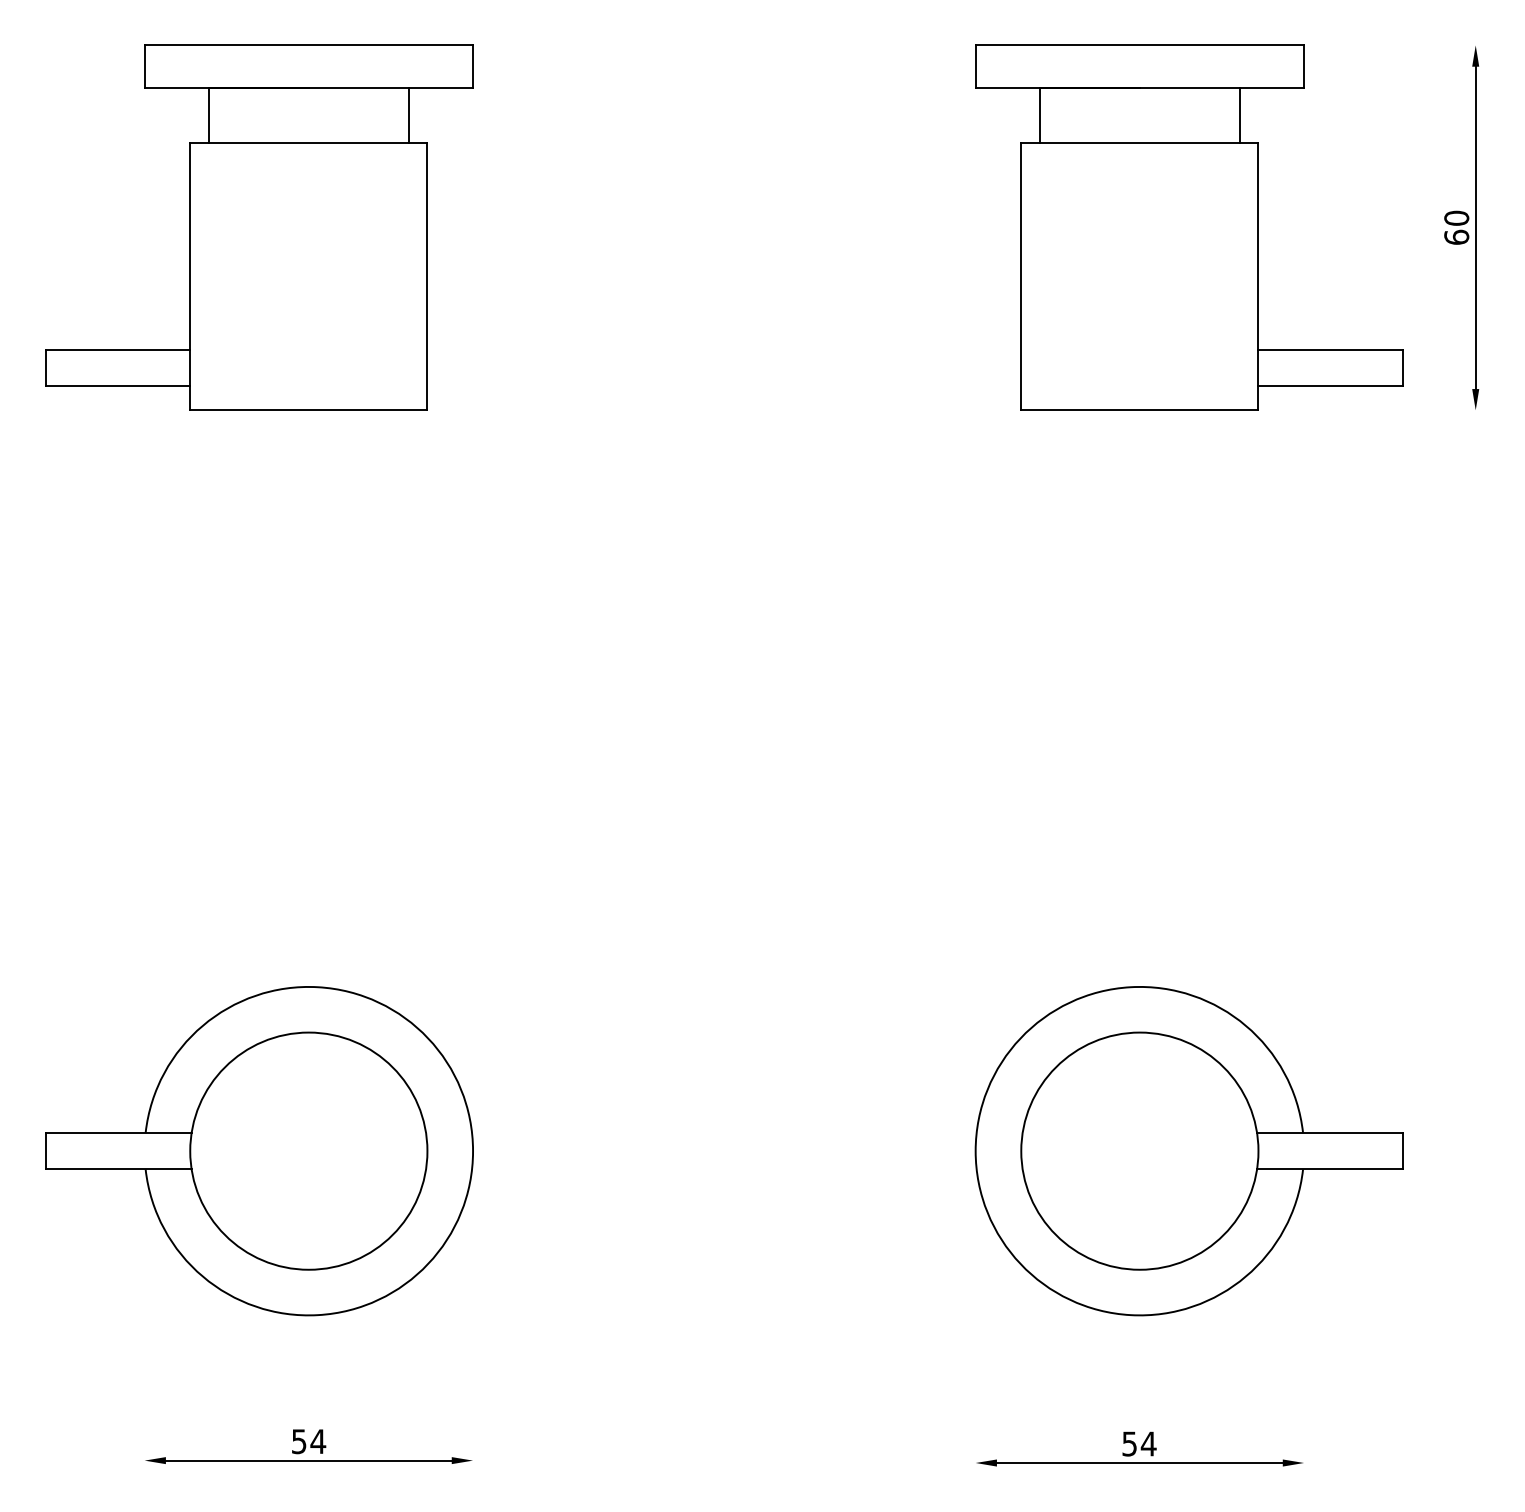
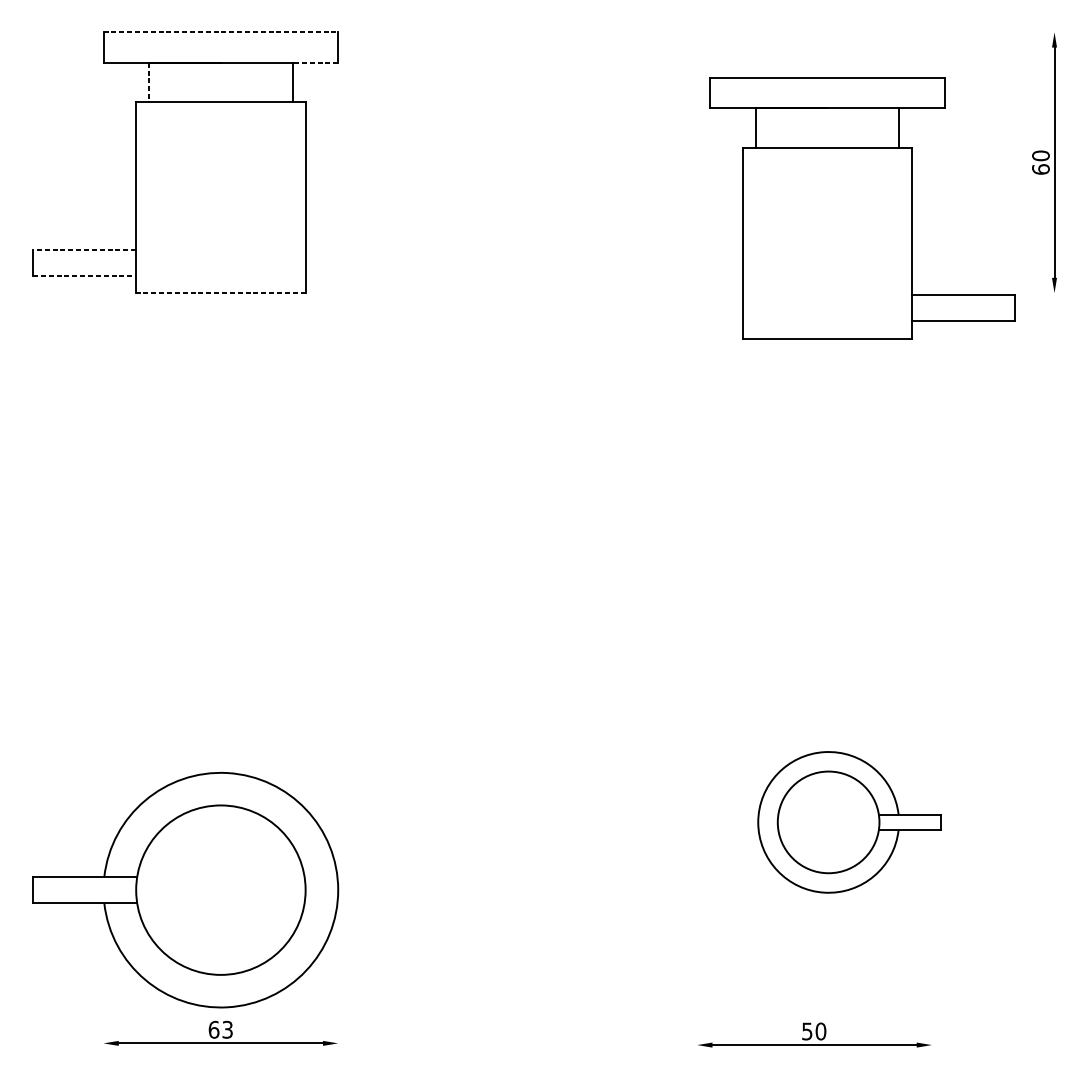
line: (309, 45) -> (221, 32), solid -> dashed
line: (441, 88) -> (315, 63), solid -> dashed
line: (208, 115) -> (149, 82), solid -> dashed
part: (1189, 227) -> (862, 208), moved
line: (117, 349) -> (84, 249), solid -> dashed
line: (118, 386) -> (84, 276), solid -> dashed
line: (308, 410) -> (220, 293), solid -> dashed
part: (259, 1151) -> (185, 890), moved
part: (1188, 1151) -> (849, 822), size x0.6
text: (308, 1441) -> (220, 1029), 54 -> 63
text: (1148, 1443) -> (820, 1031), 54 -> 50

